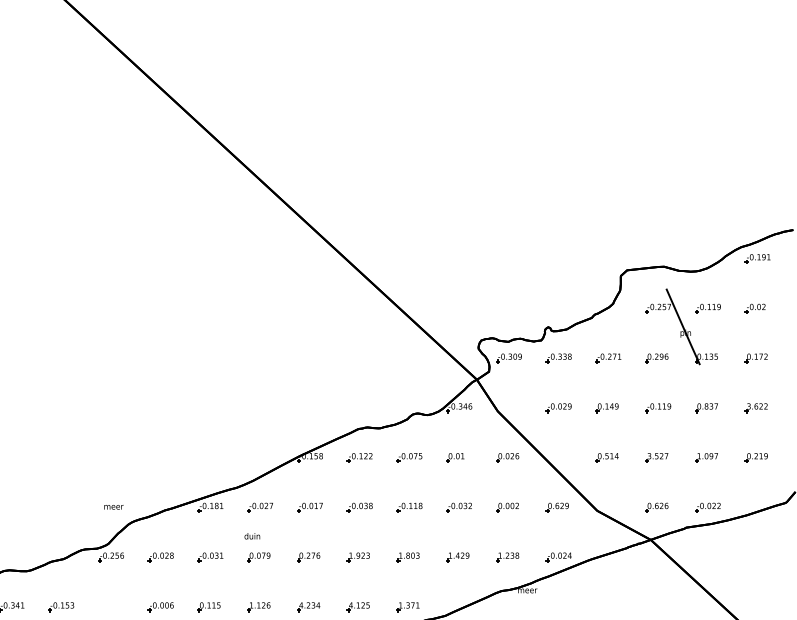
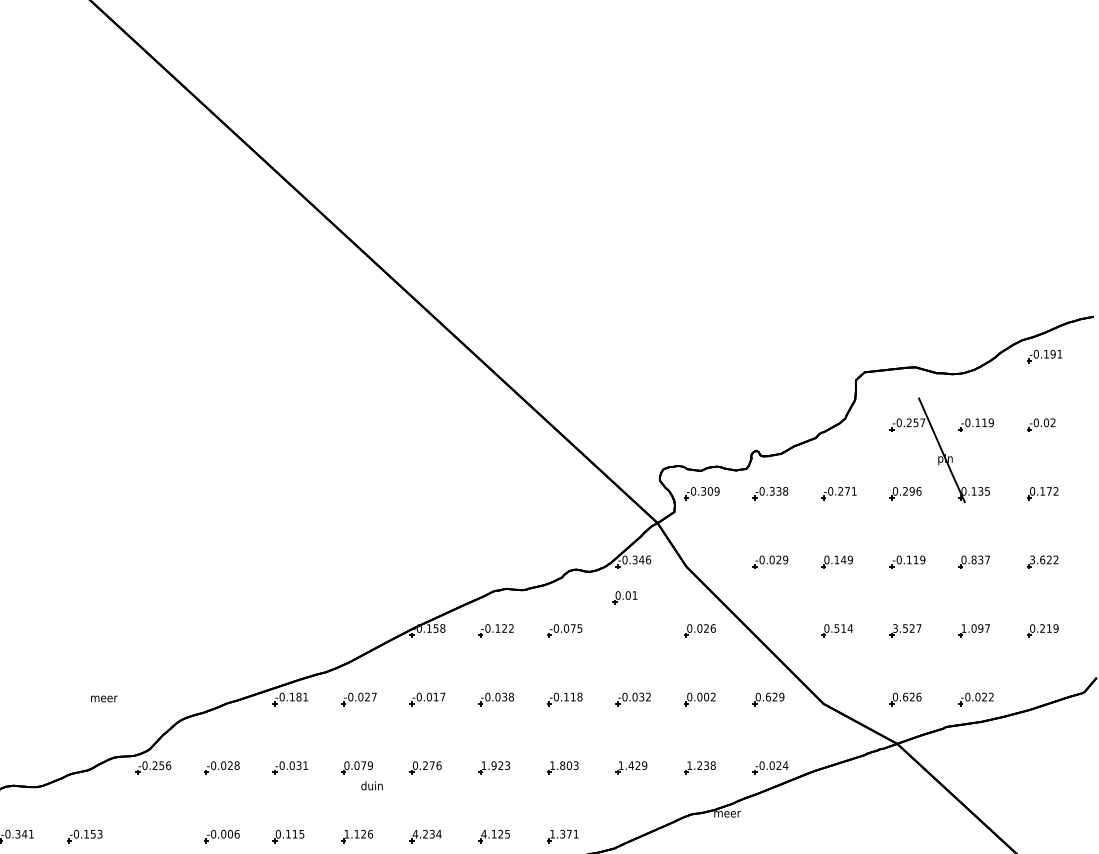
part: (455, 457) -> (624, 597), moved
text: (114, 506) -> (104, 698), moved
text: (251, 535) -> (371, 785), moved

